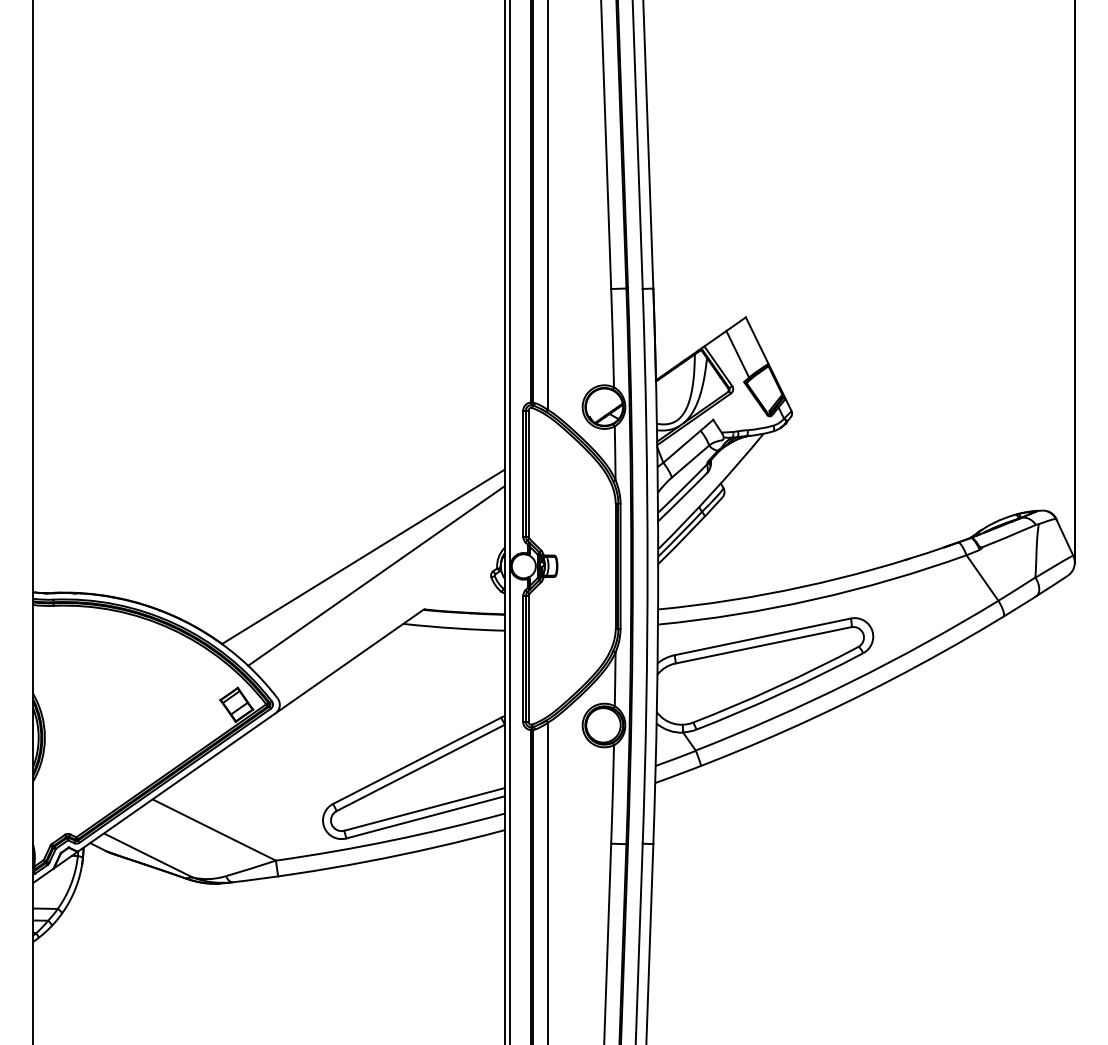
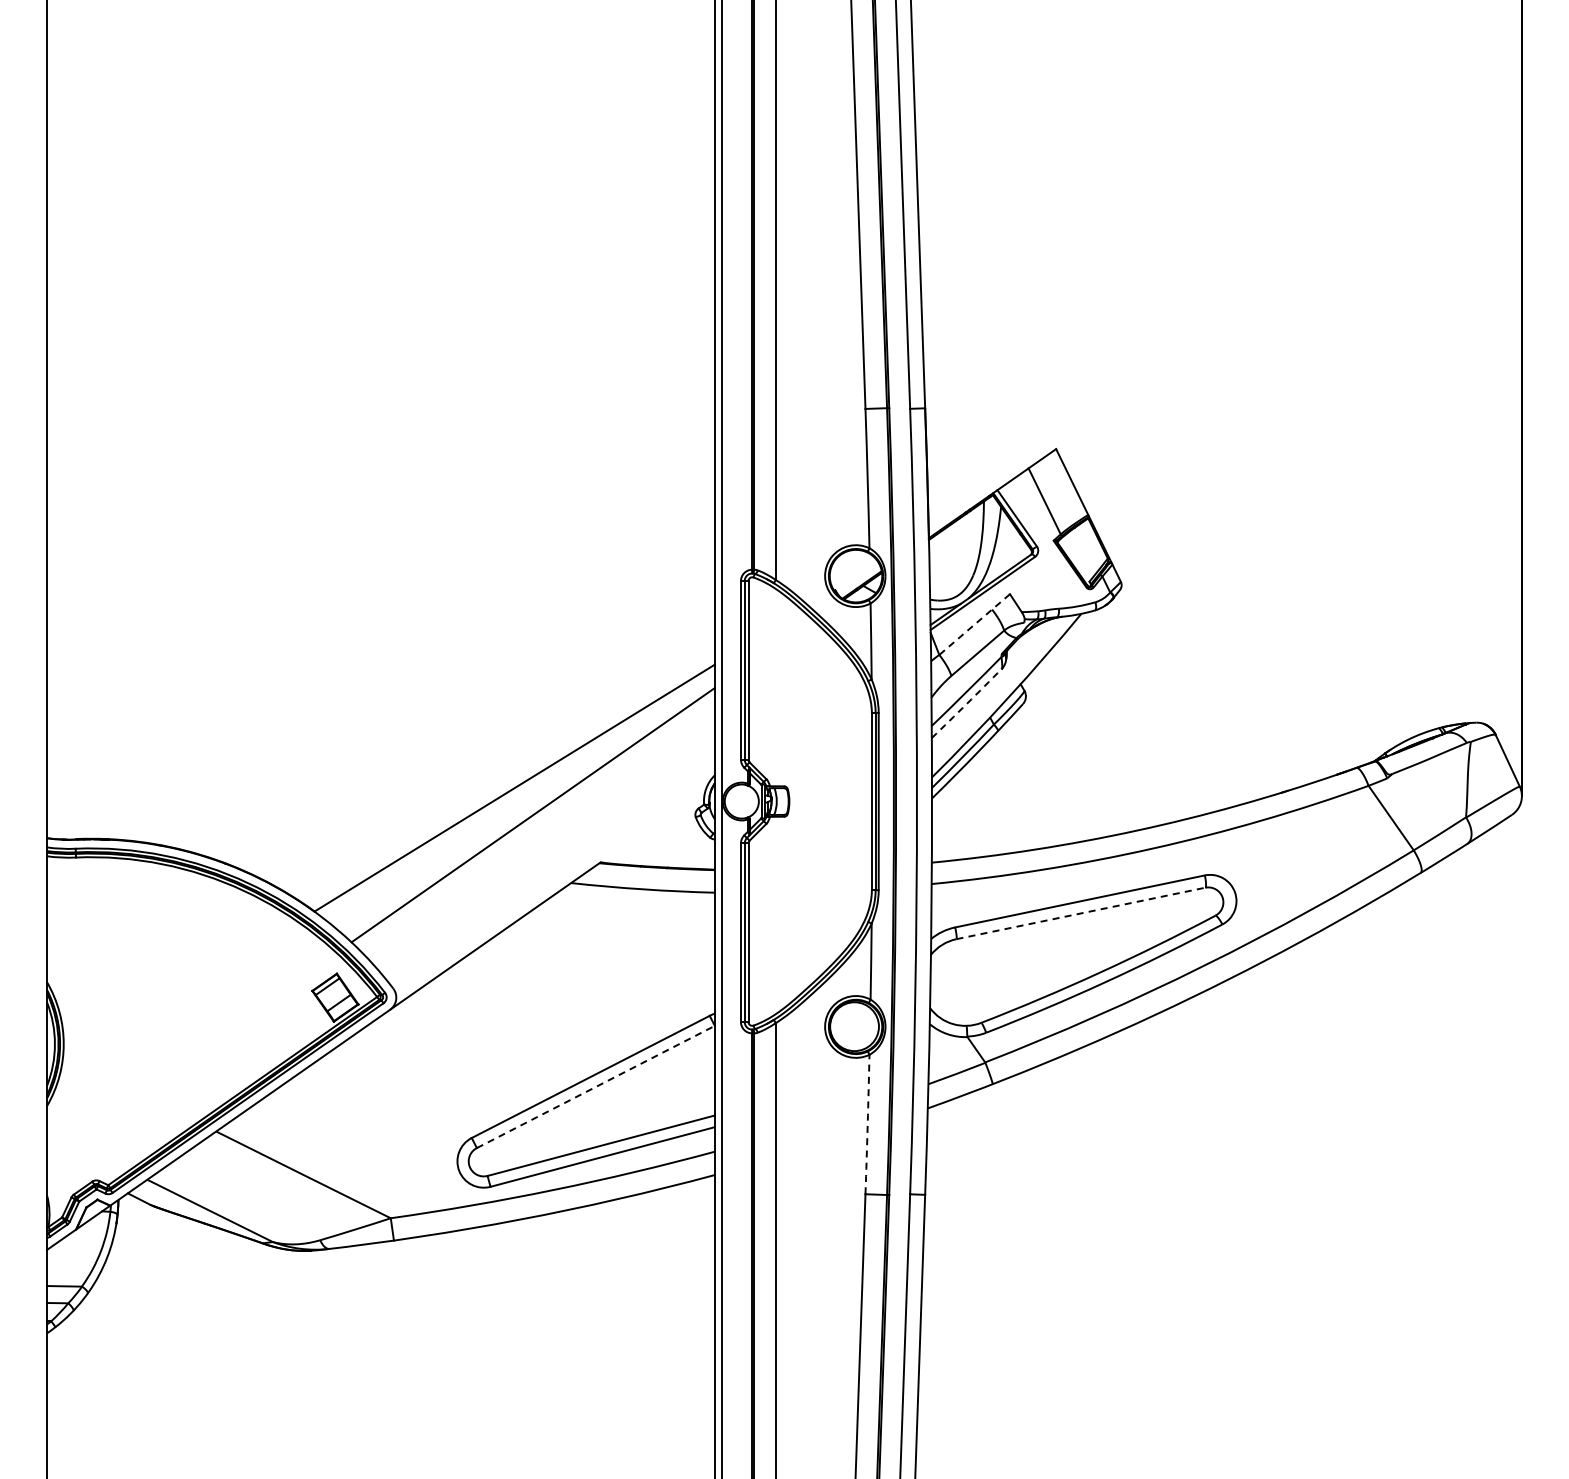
line: (688, 441) -> (974, 624), solid -> dashed
arc: (683, 497) -> (967, 703), solid -> dashed
line: (763, 645) -> (1081, 913), solid -> dashed
line: (420, 767) -> (595, 1086), solid -> dashed
arc: (612, 794) -> (867, 1124), solid -> dashed

